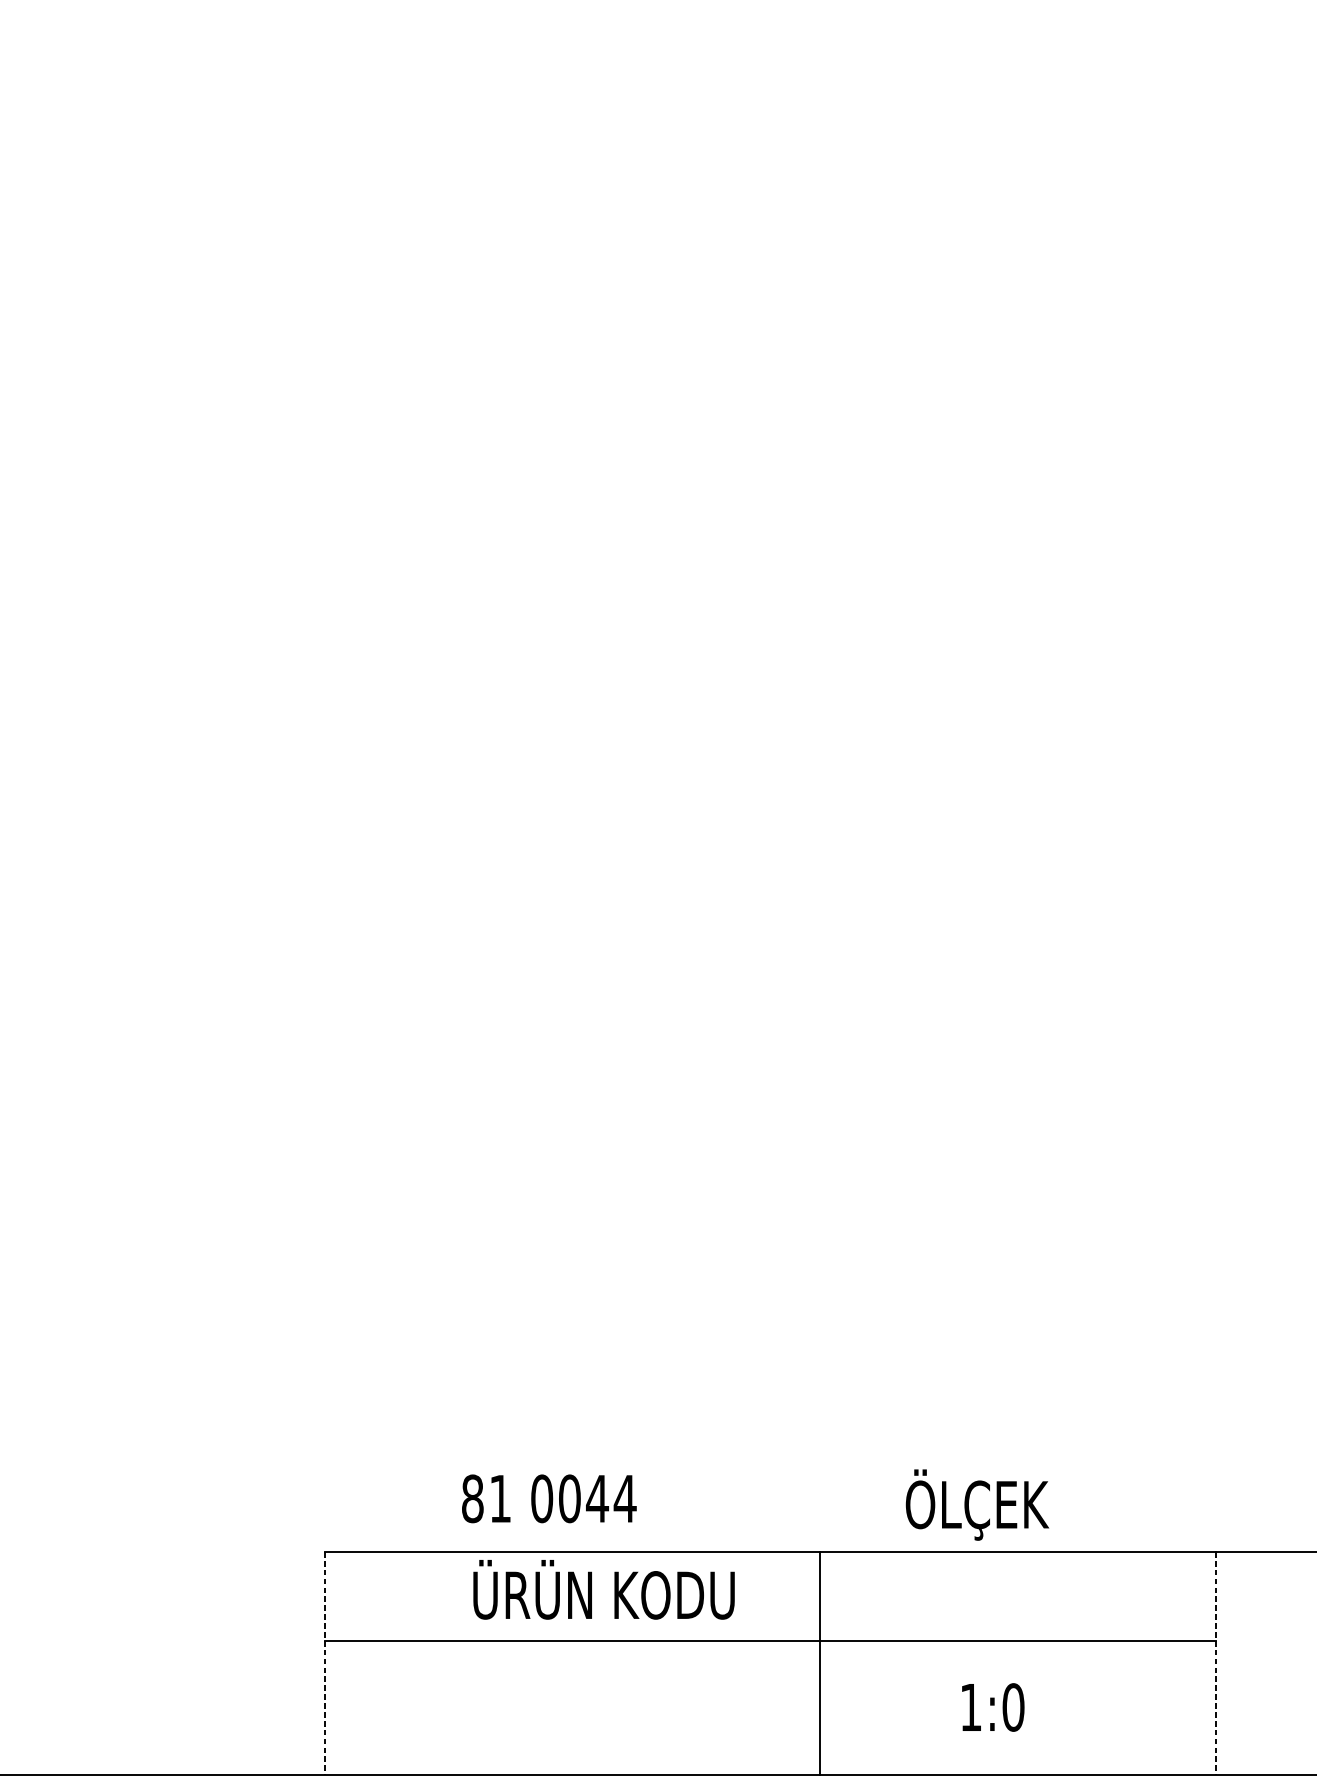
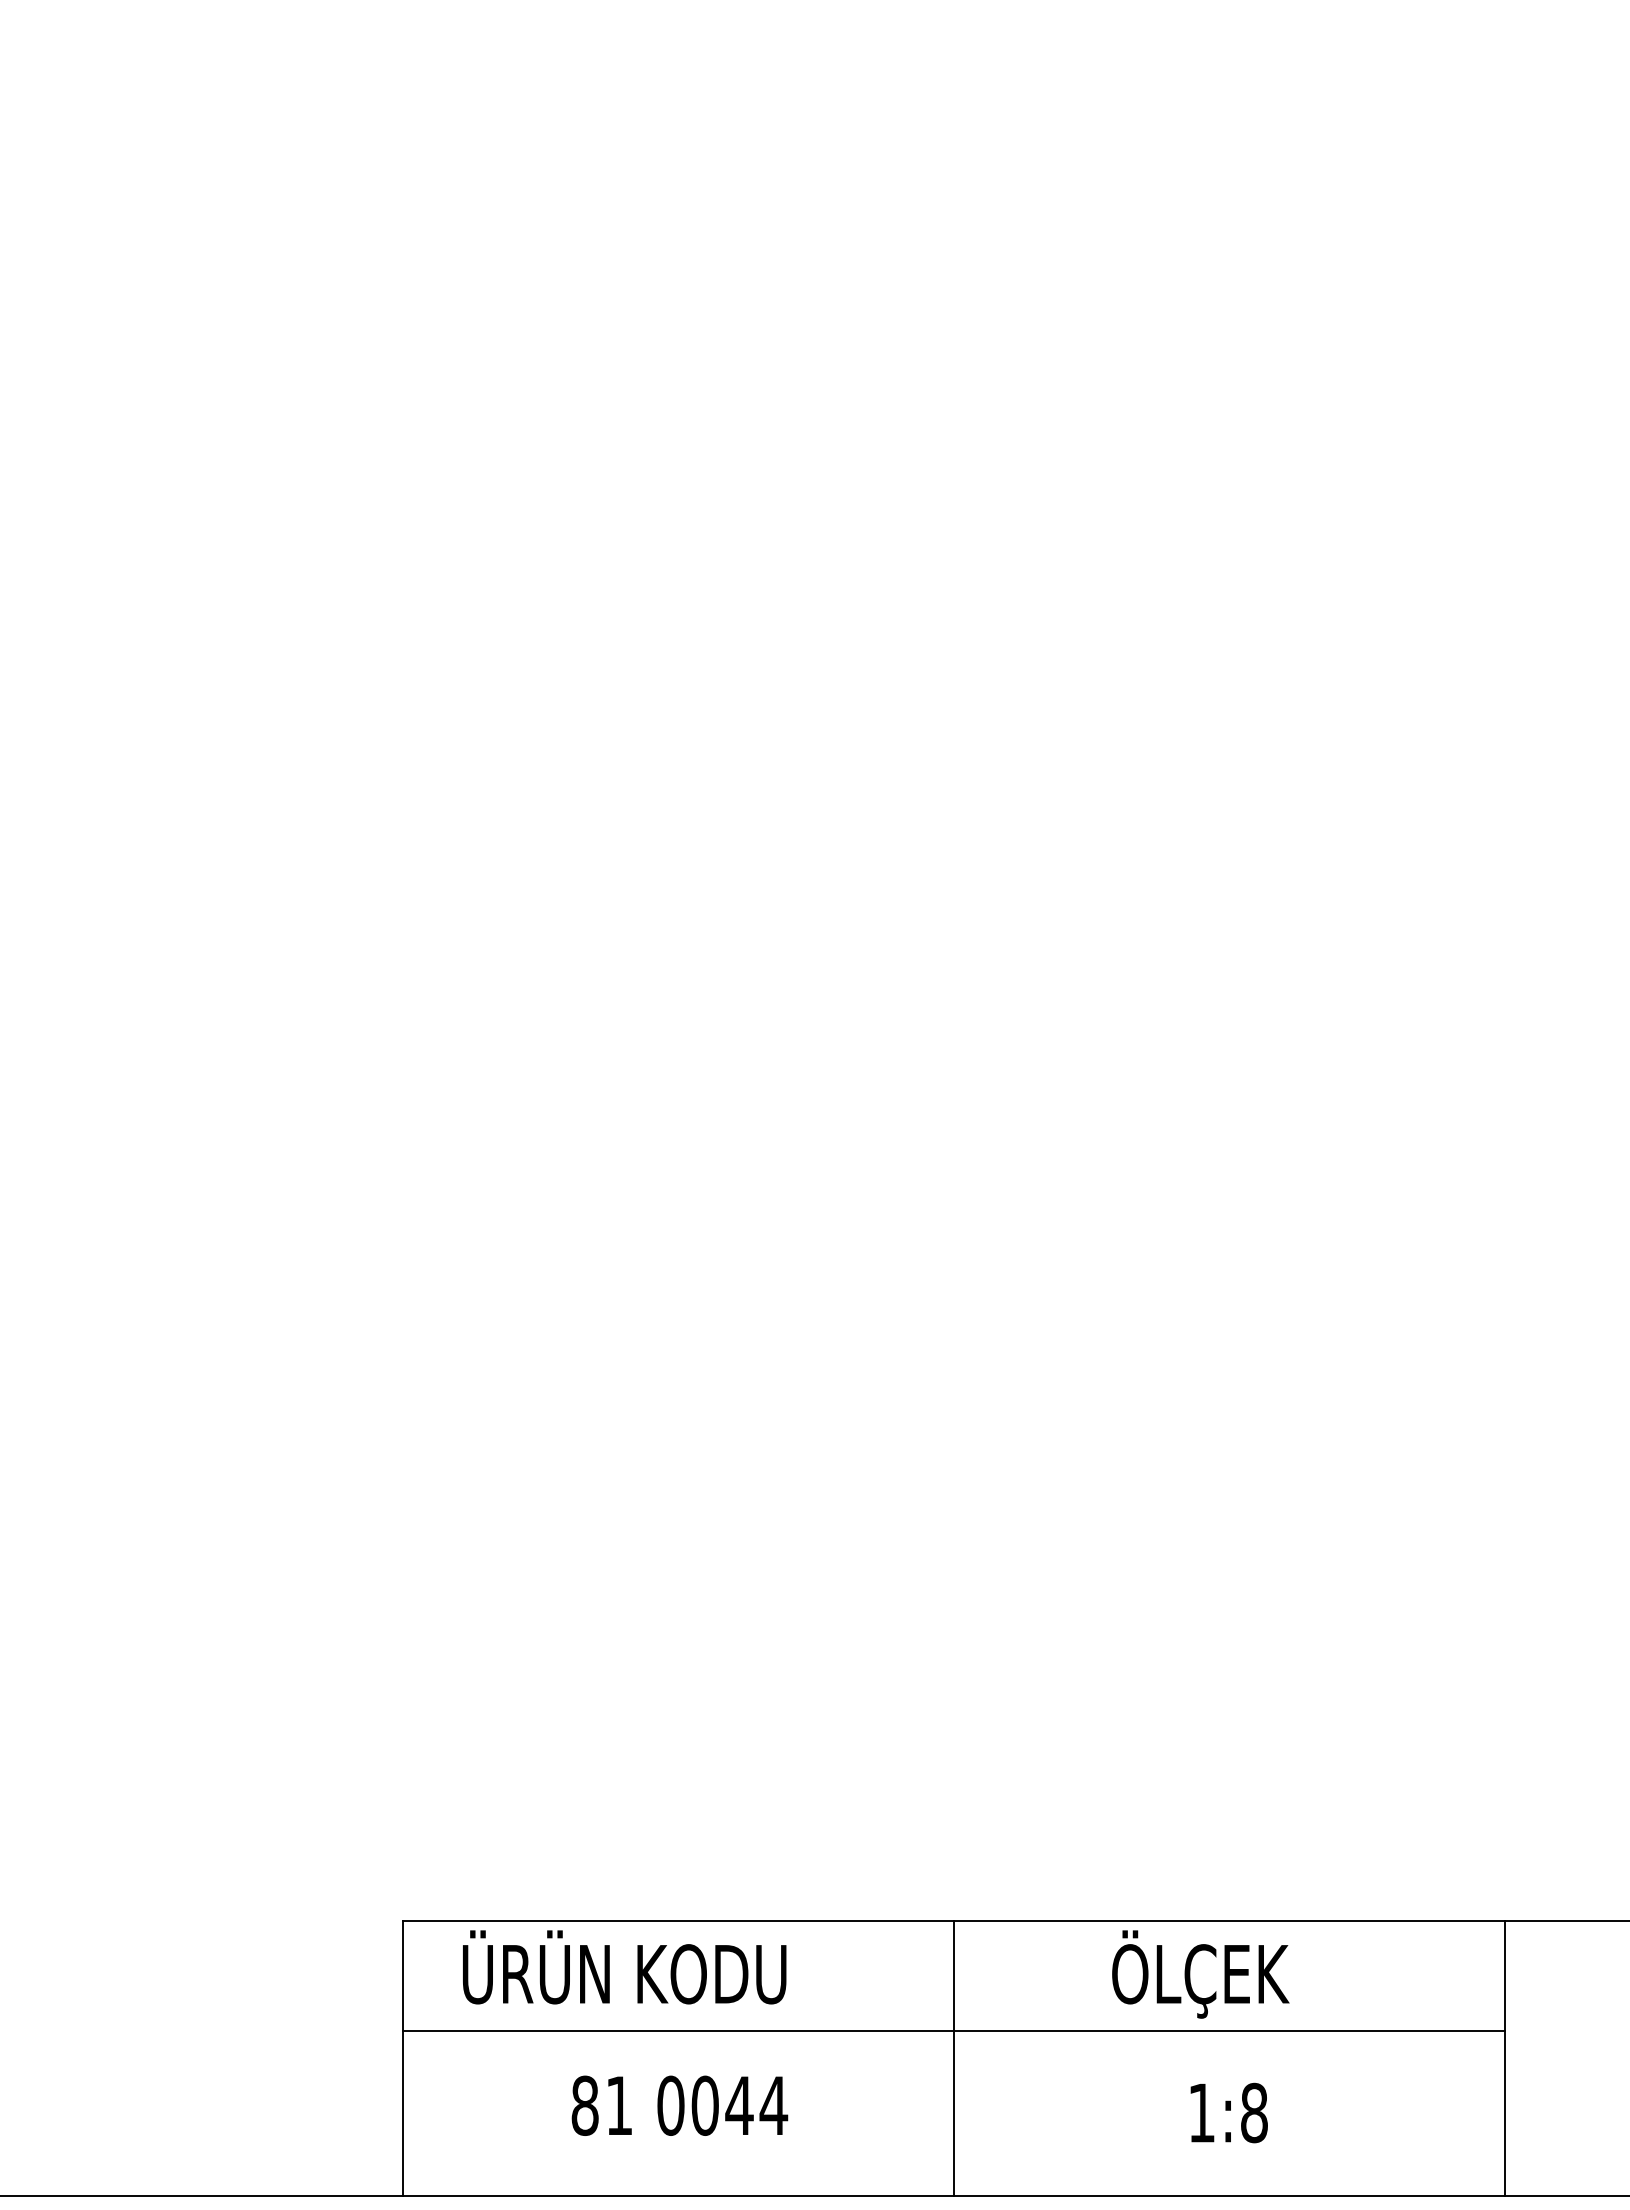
text: (549, 1498) -> (679, 2105), moved
text: (977, 1505) -> (1200, 1974), moved
text: (603, 1589) -> (624, 1967), moved
line: (325, 1663) -> (402, 2058), dashed -> solid
line: (819, 1663) -> (953, 2058), moved
line: (1215, 1663) -> (1504, 2058), dashed -> solid
text: (1013, 1707) -> (1254, 2112), 1:0 -> 1:8

